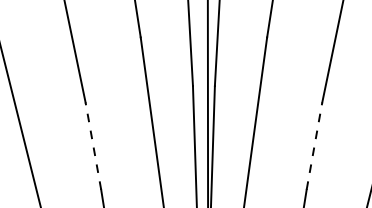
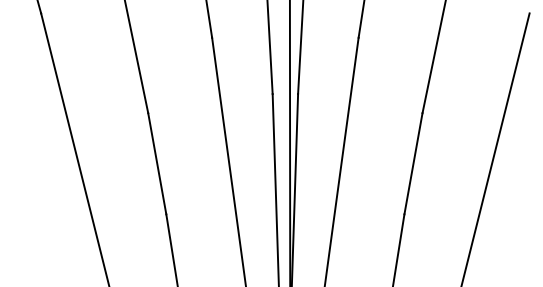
line: (93, 145) -> (157, 163), dashed -> solid
line: (314, 145) -> (413, 163), dashed -> solid

